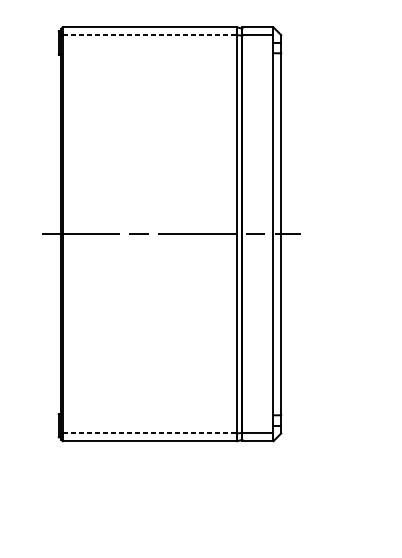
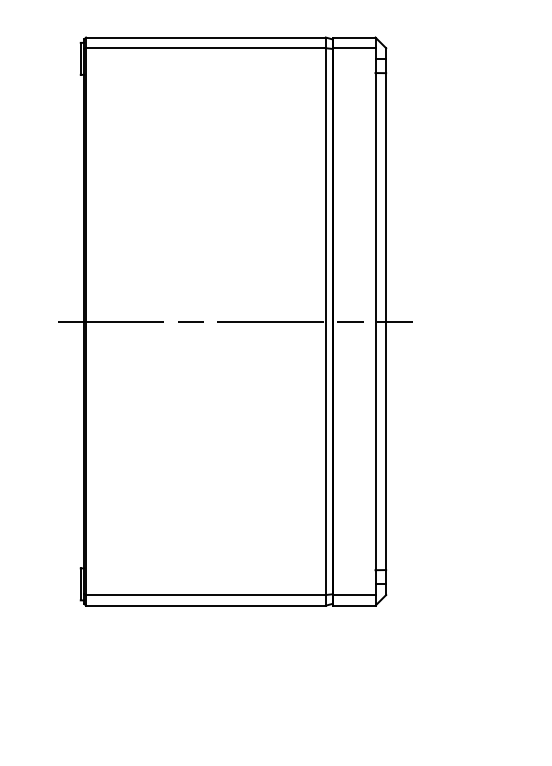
line: (149, 35) -> (205, 48), dashed -> solid
line: (149, 433) -> (205, 595), dashed -> solid

